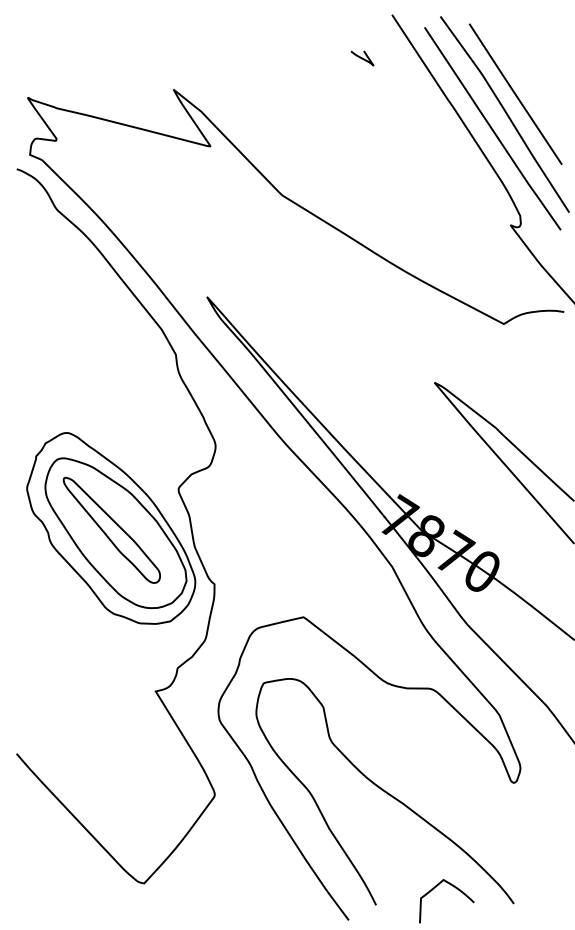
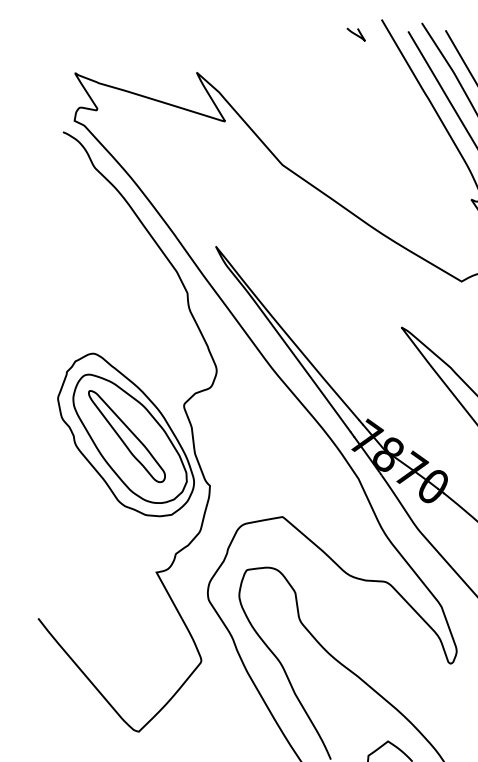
curve: (362, 58) -> (356, 34), moved

